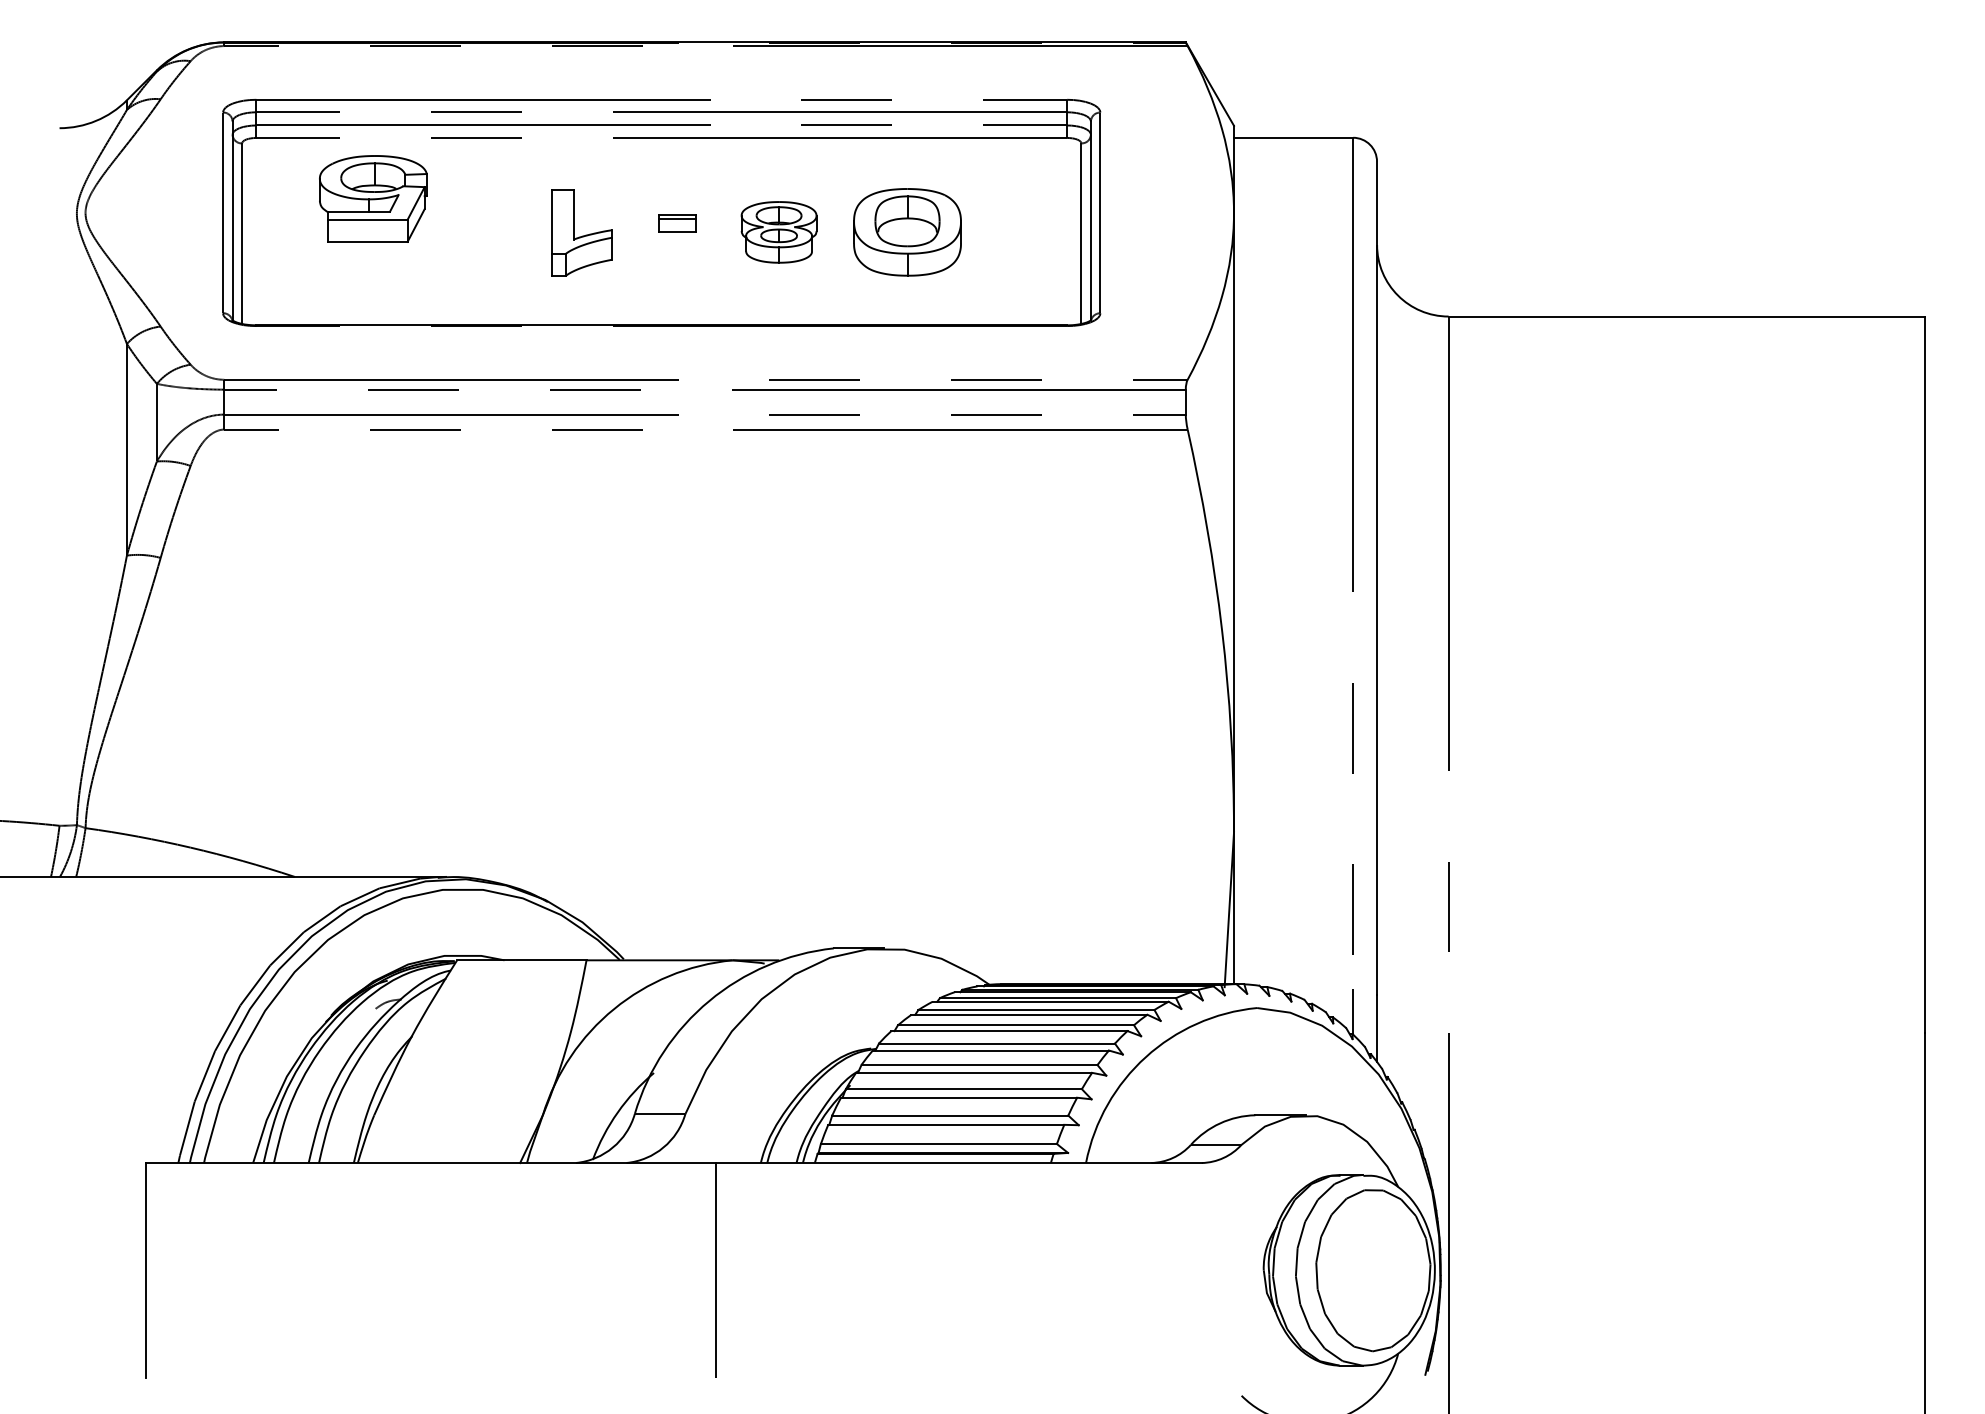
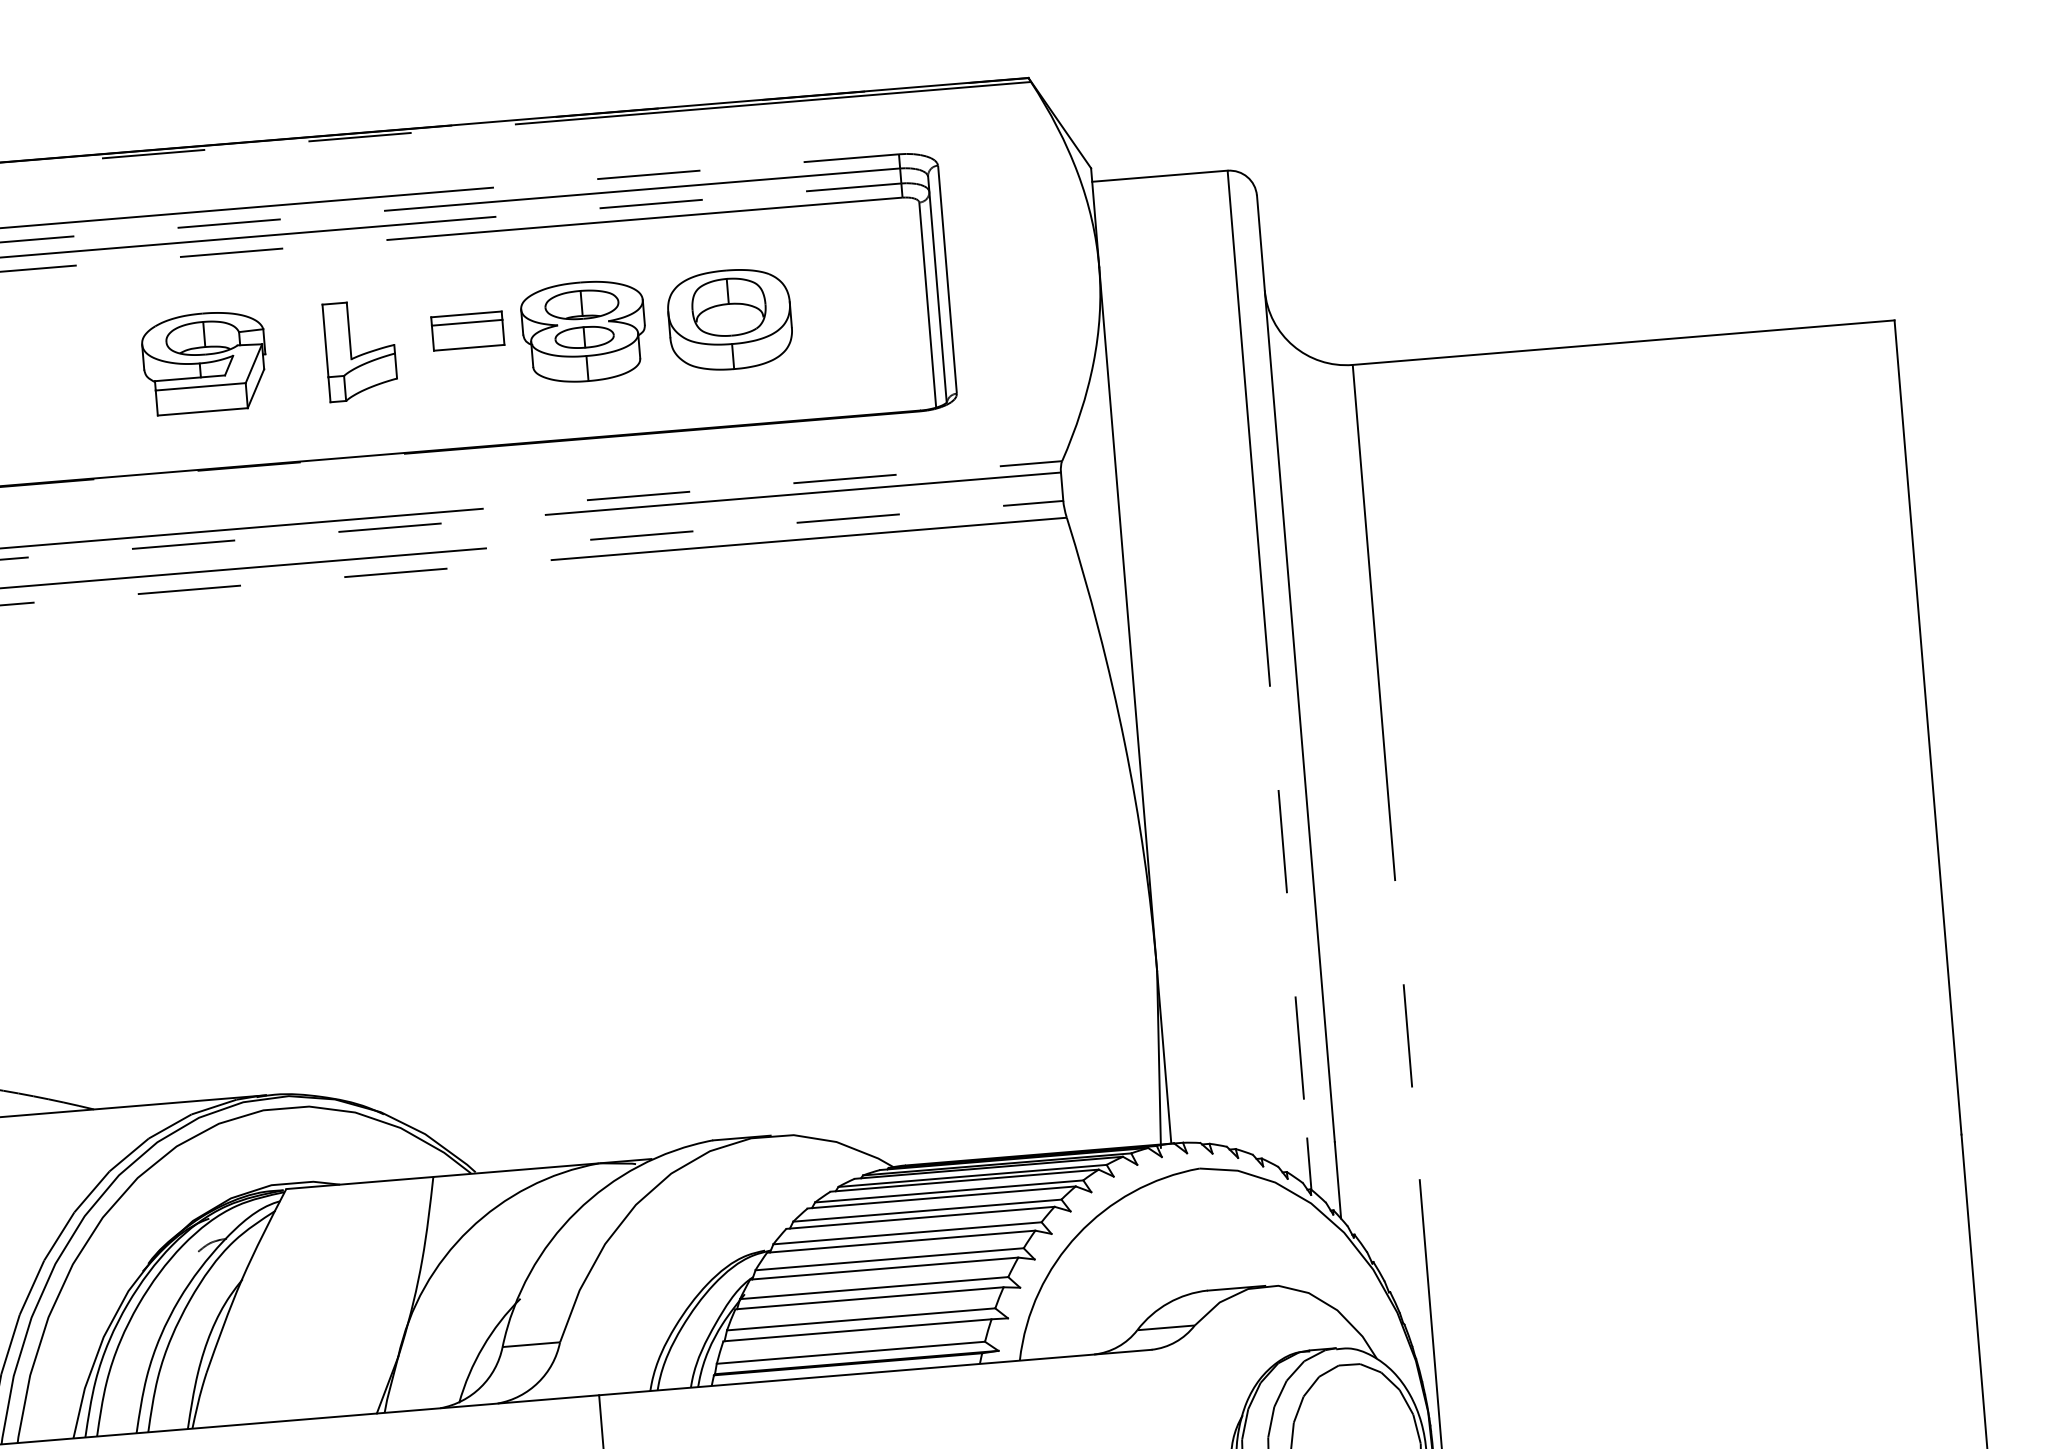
part: (373, 198) -> (205, 362), moved
part: (677, 223) -> (467, 331), size x1.67
part: (778, 232) -> (583, 332), size x1.43

